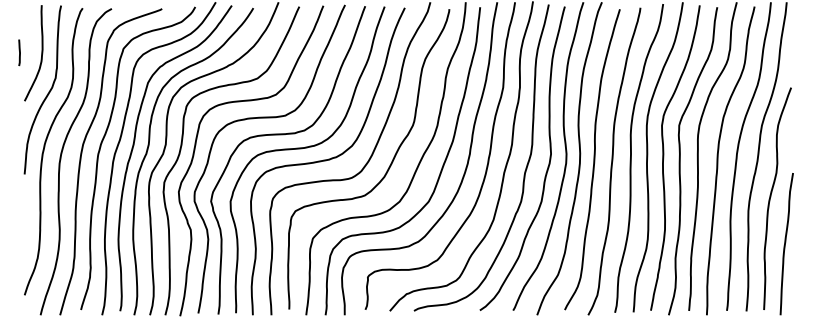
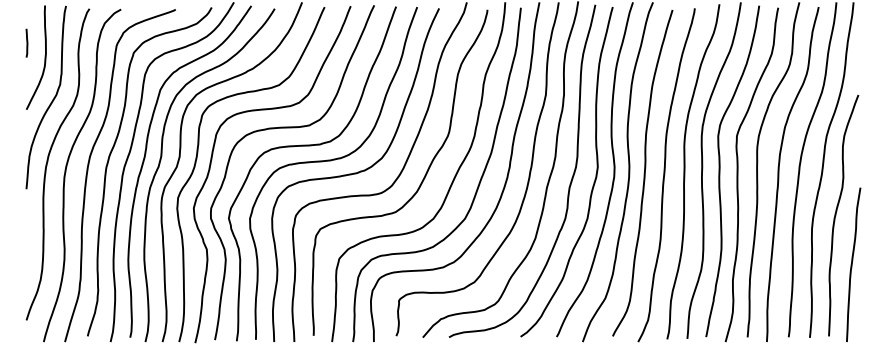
line: (19, 52) -> (26, 42), moved

